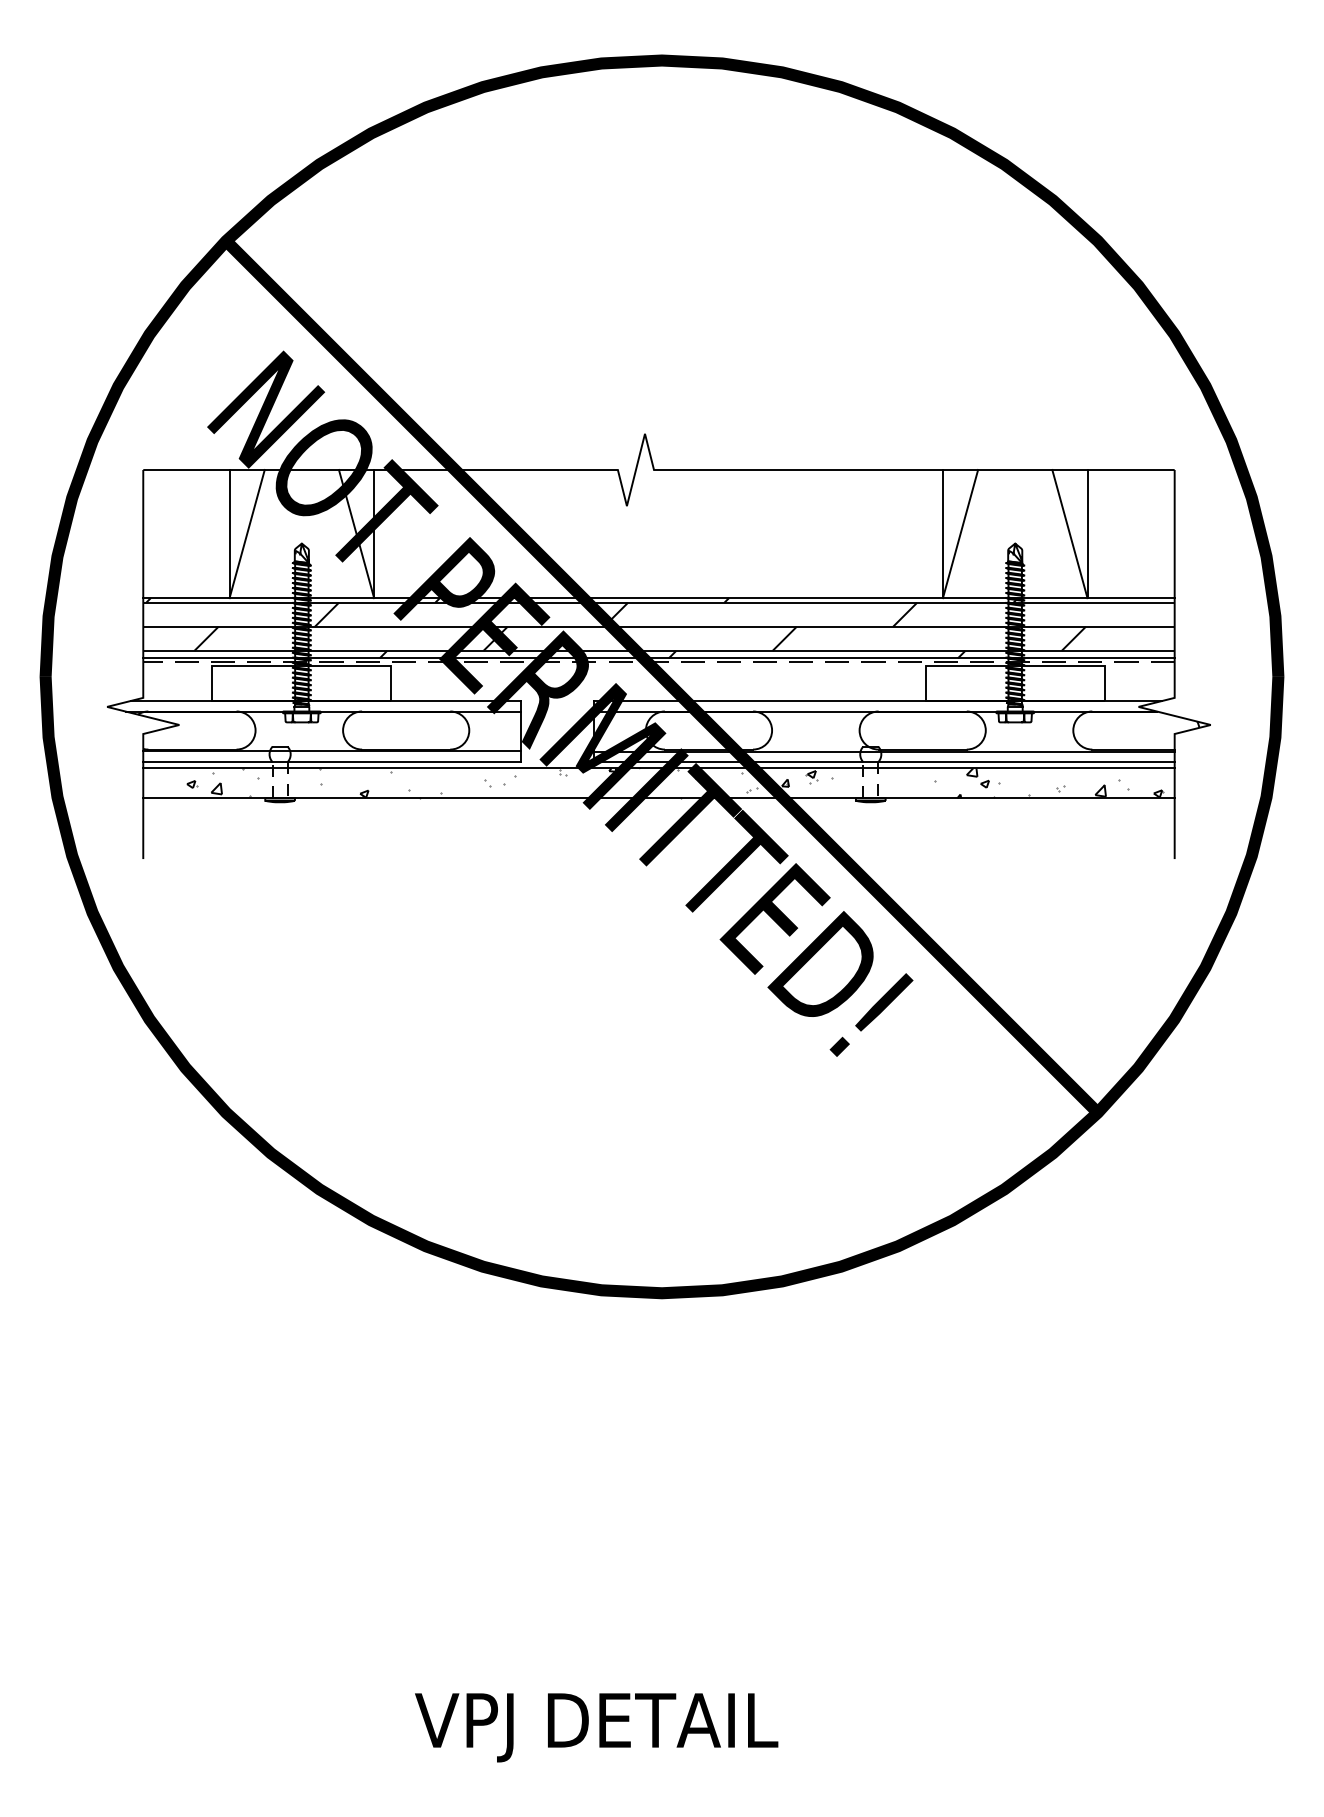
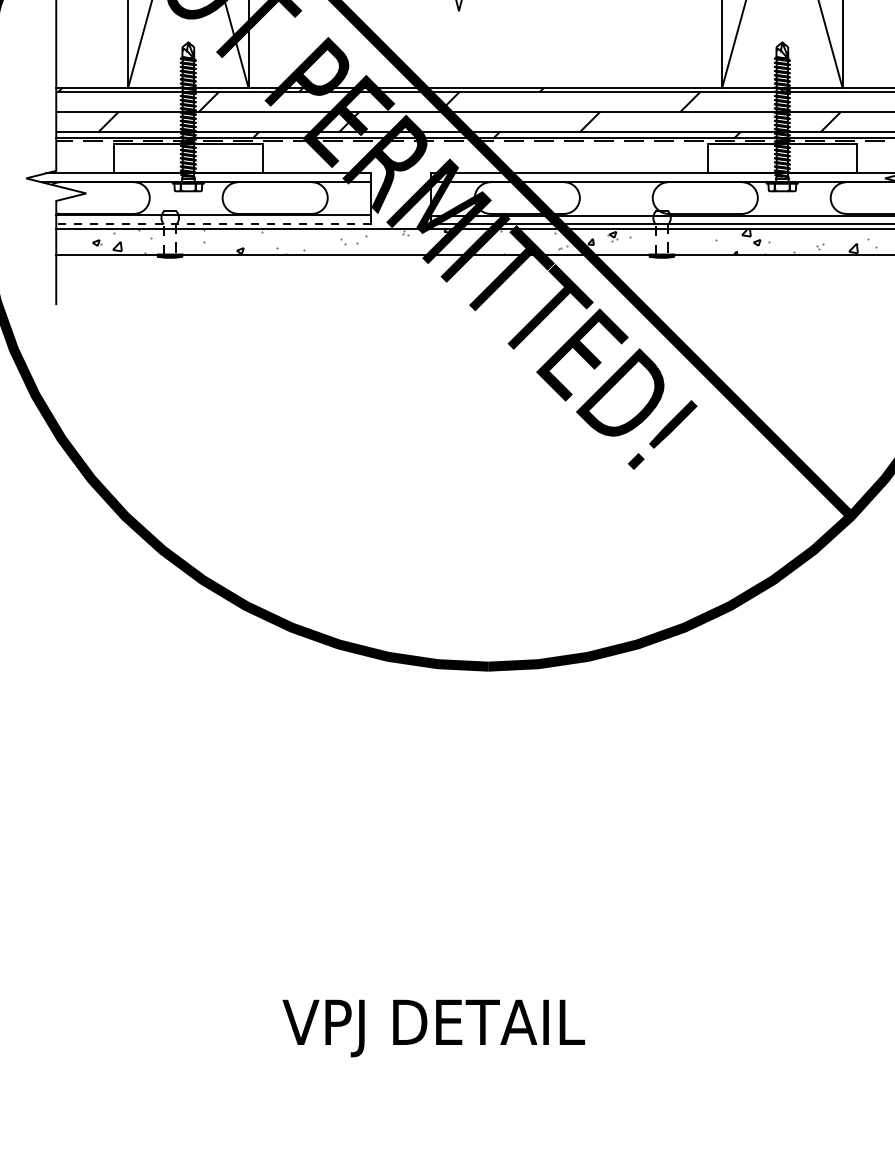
line: (331, 762) -> (213, 224), solid -> dashed

